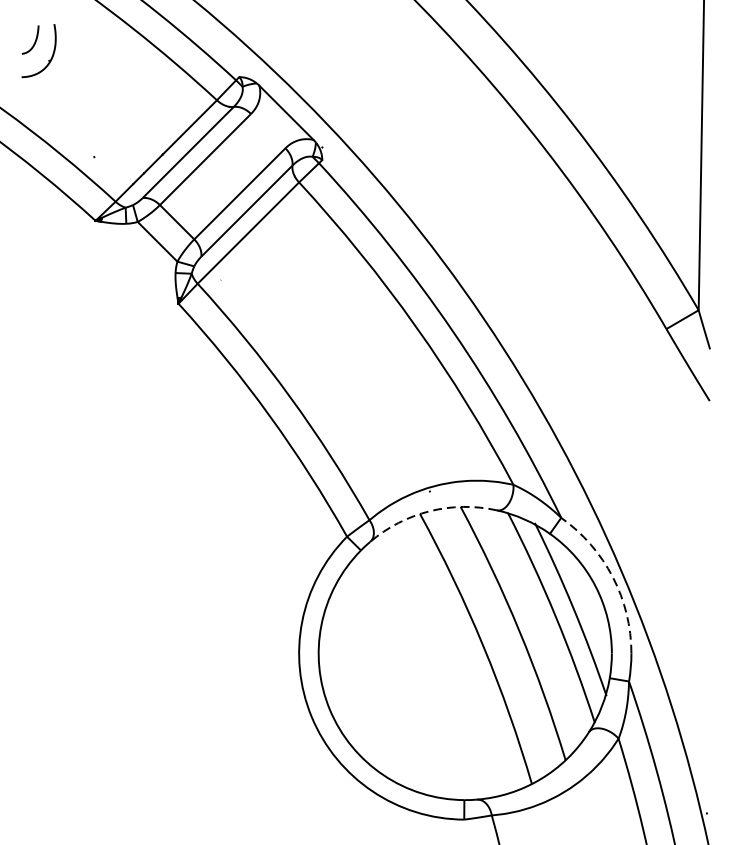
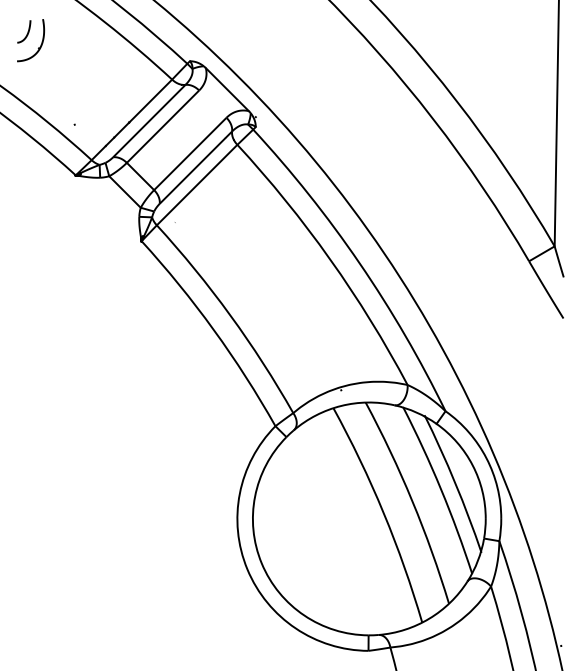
arc: (430, 510) -> (341, 405), dashed -> solid
arc: (612, 577) -> (486, 458), dashed -> solid

